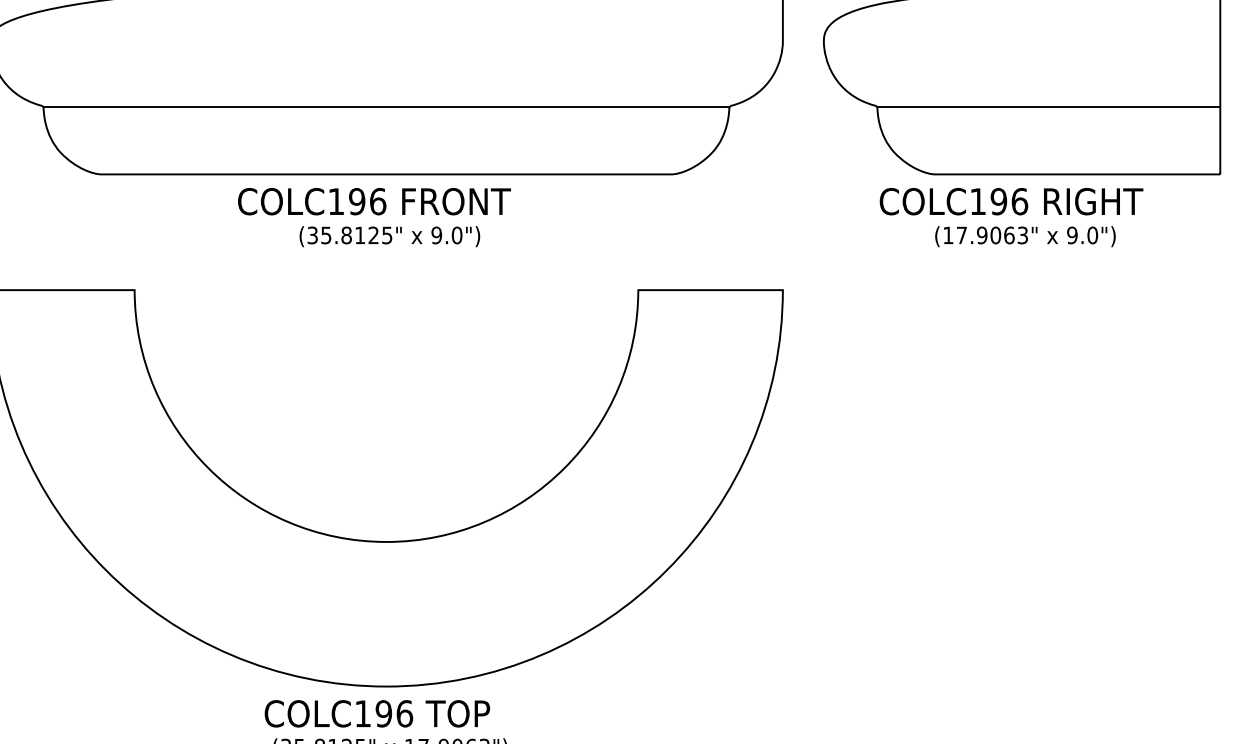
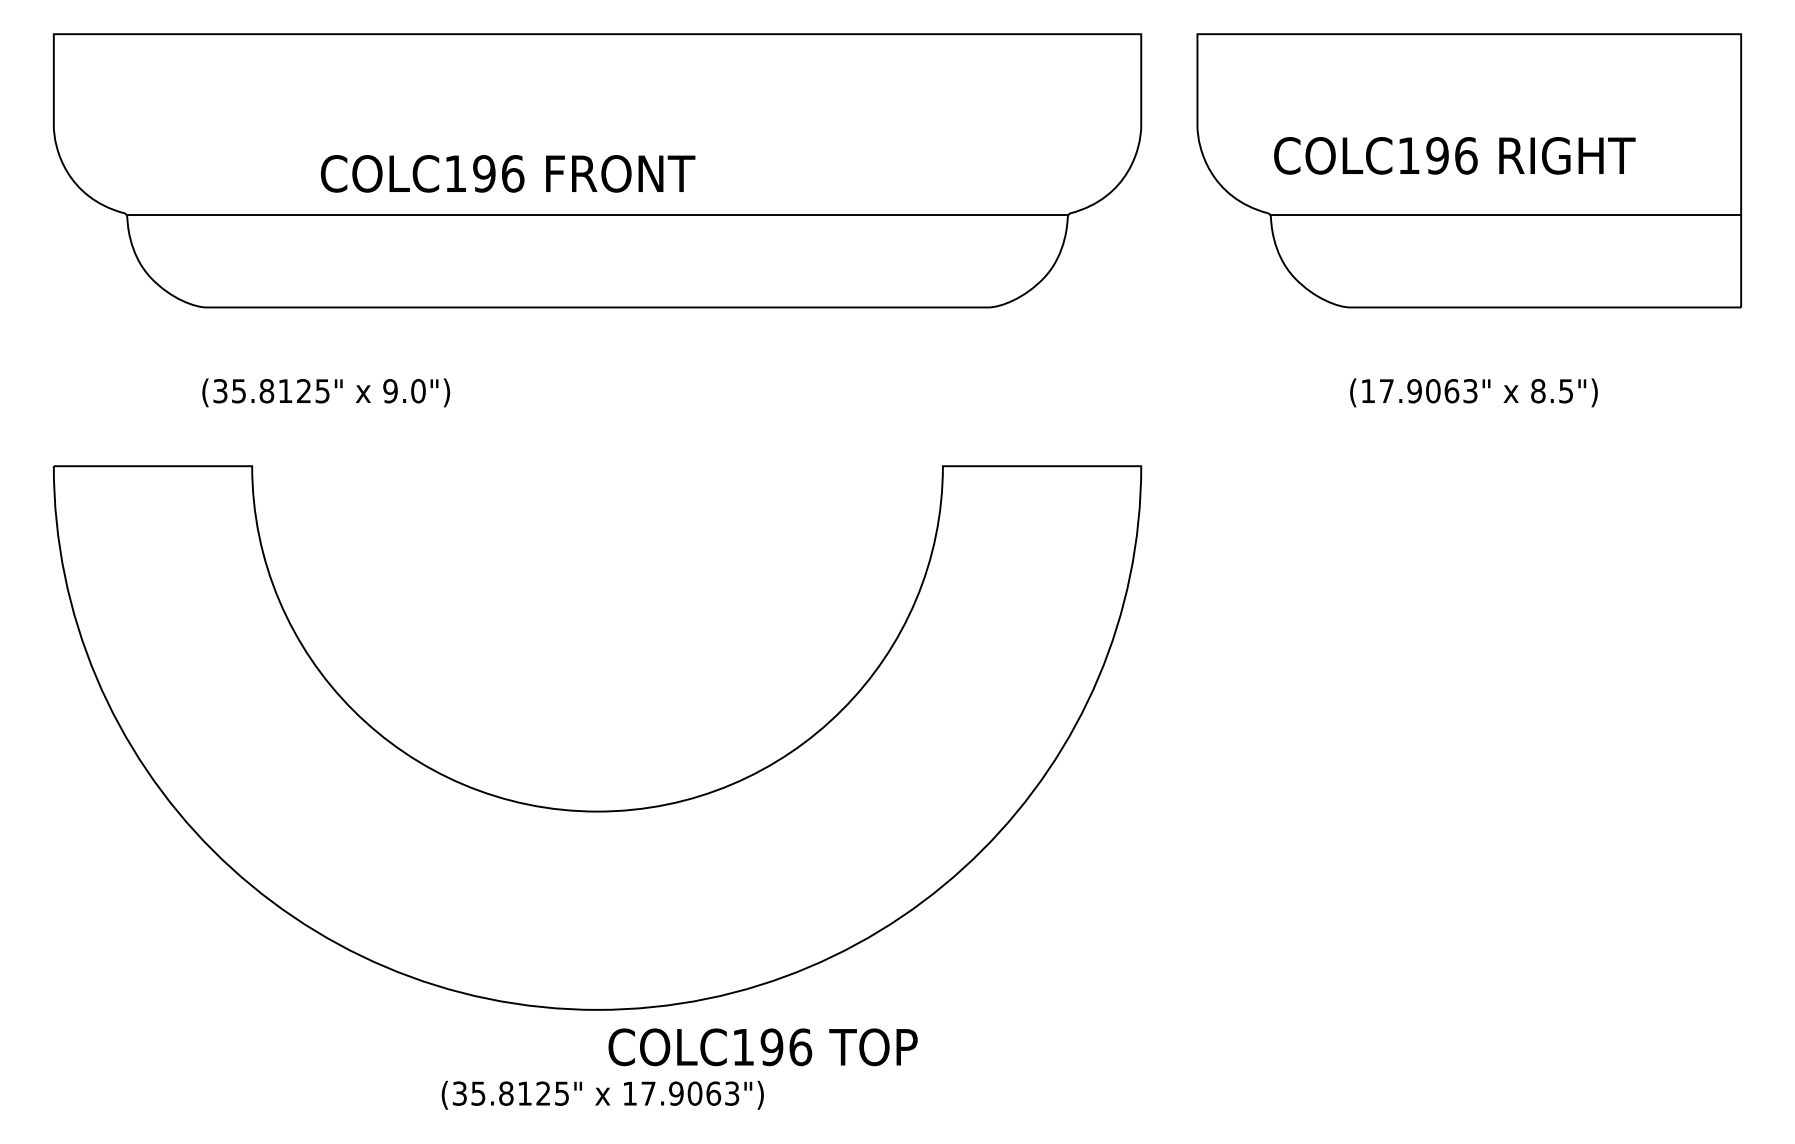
text: (374, 201) -> (508, 173), moved
text: (1011, 201) -> (1454, 155), moved
text: (1082, 235) -> (1552, 391), 9.0") -> 8.5")
text: (390, 236) -> (326, 392), moved
text: (376, 713) -> (762, 1047), moved

